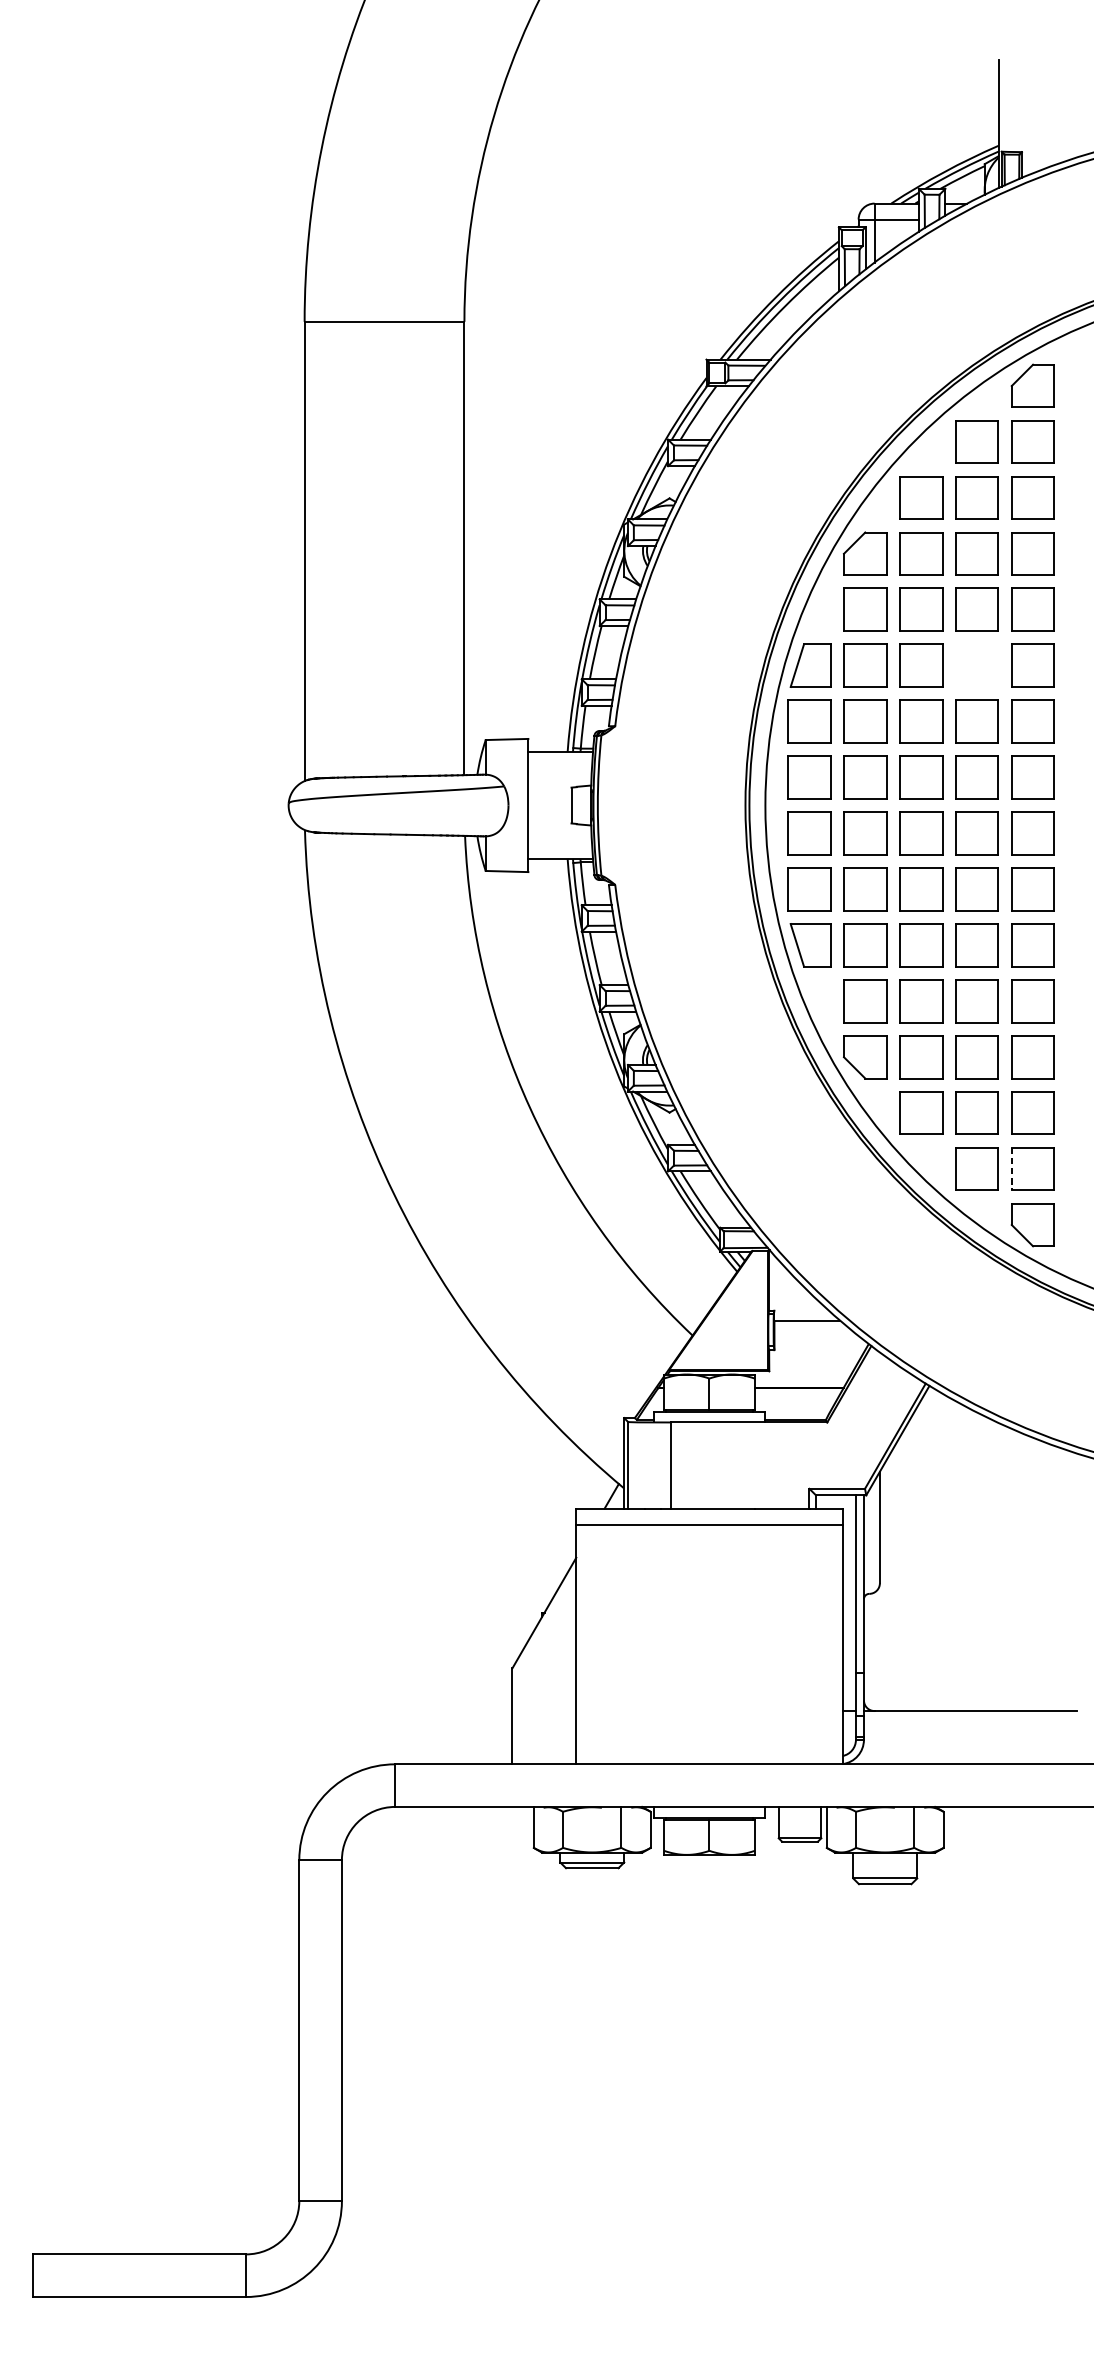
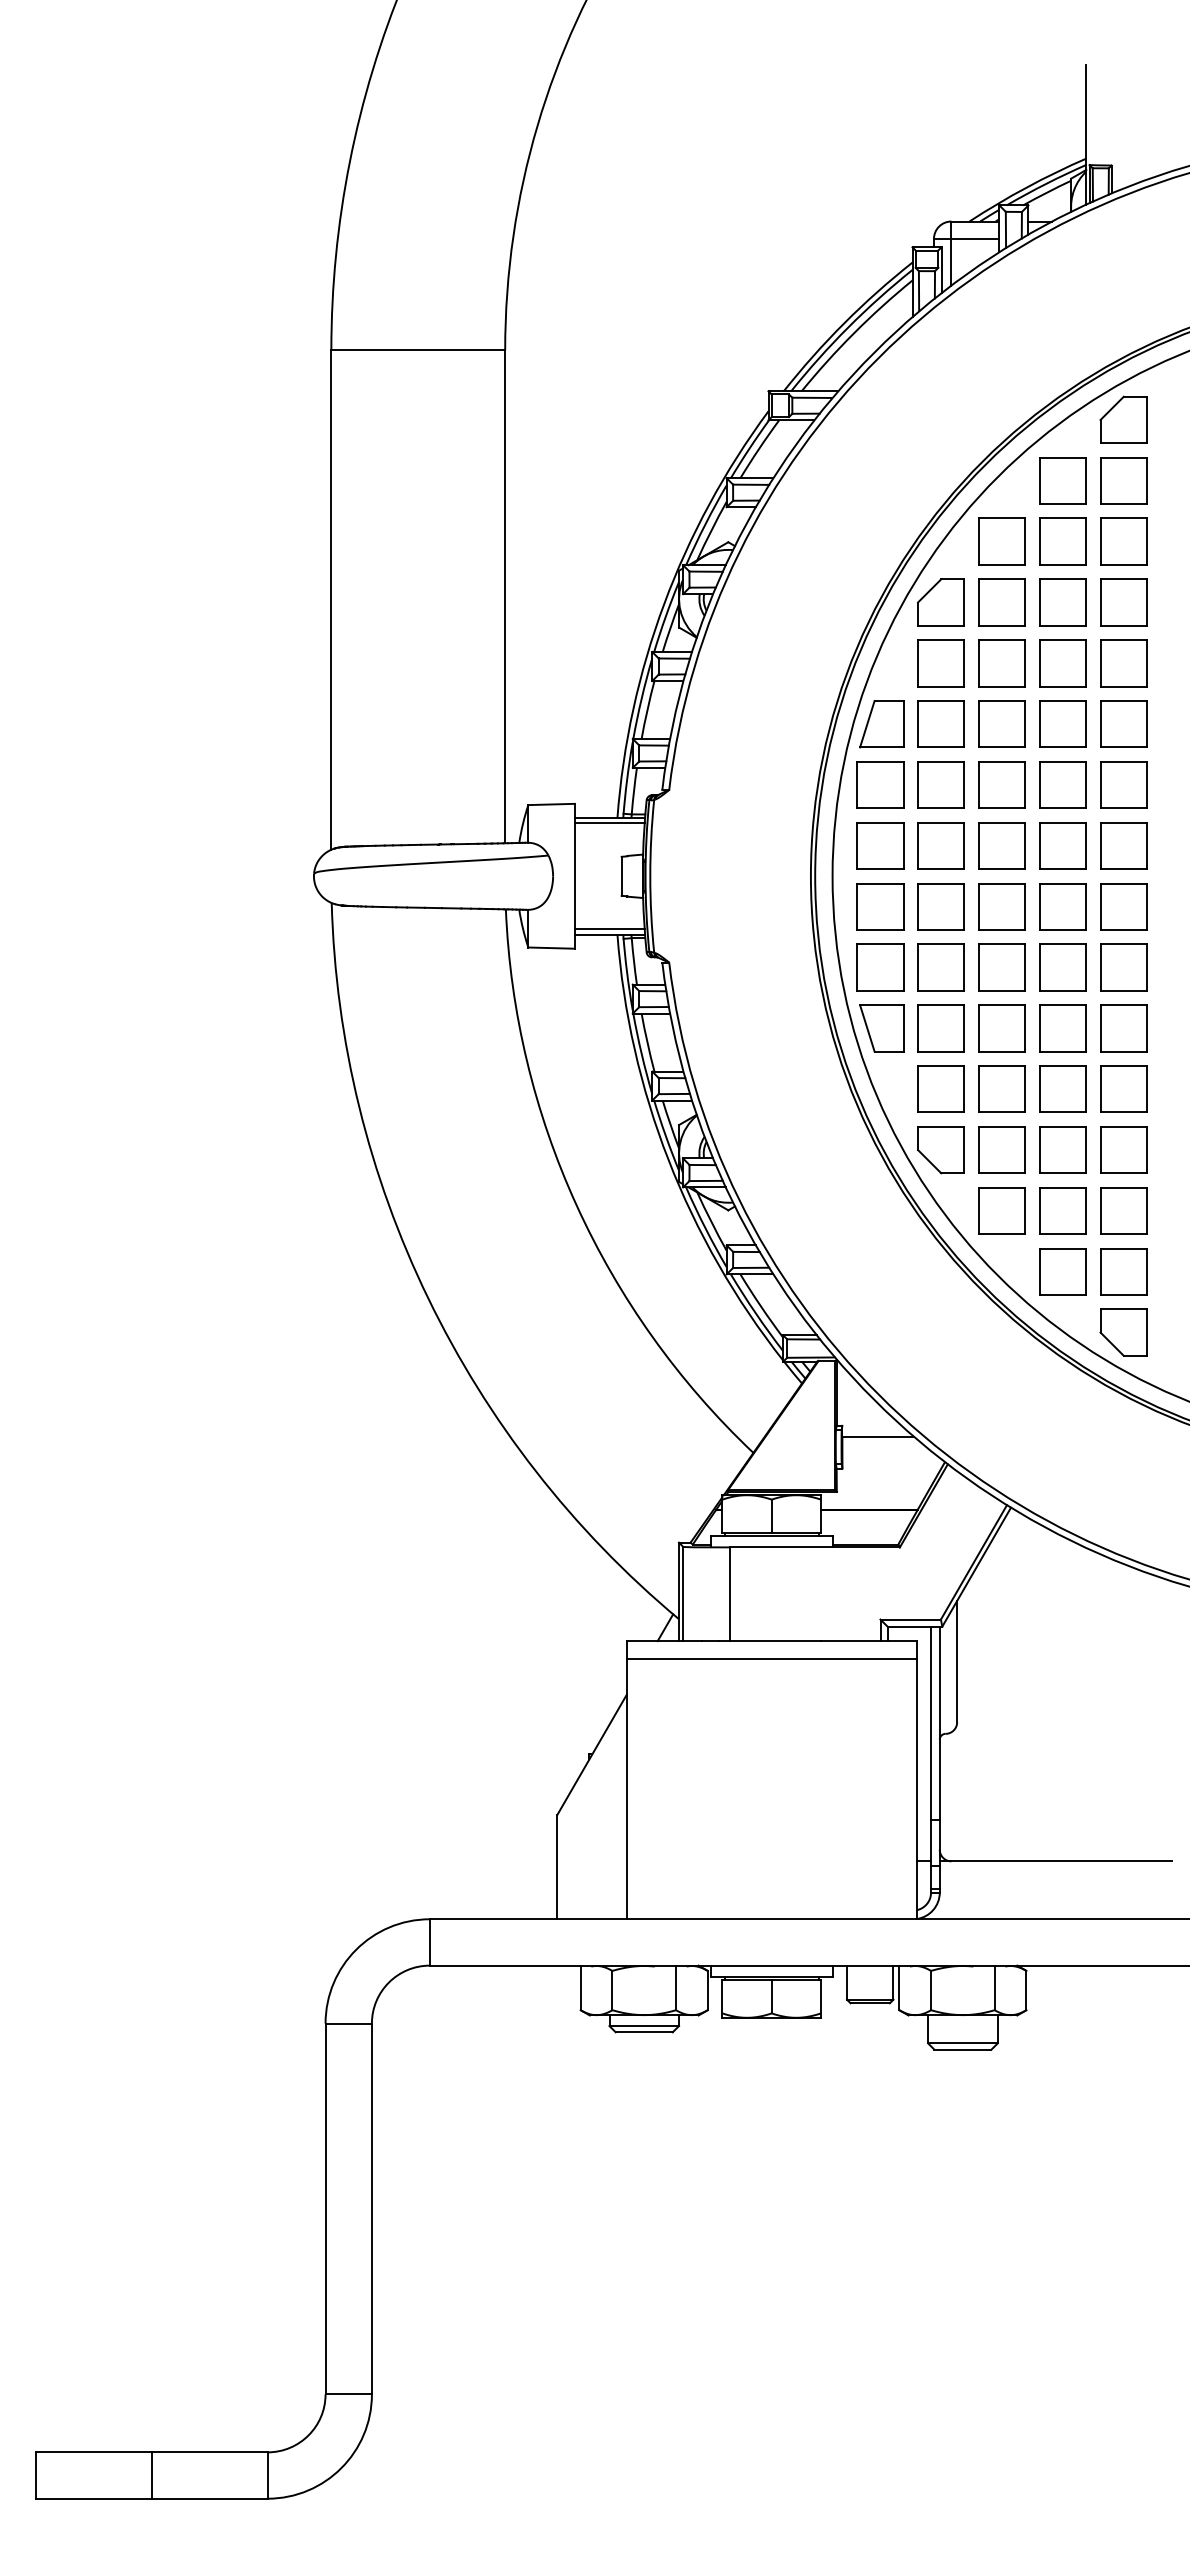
part: (976, 665) -> (1062, 723), added
line: (560, 756) -> (609, 823), added
line: (560, 854) -> (609, 929), added
line: (1011, 1169) -> (1100, 1272), dashed -> solid
line: (139, 2275) -> (151, 2475), added

